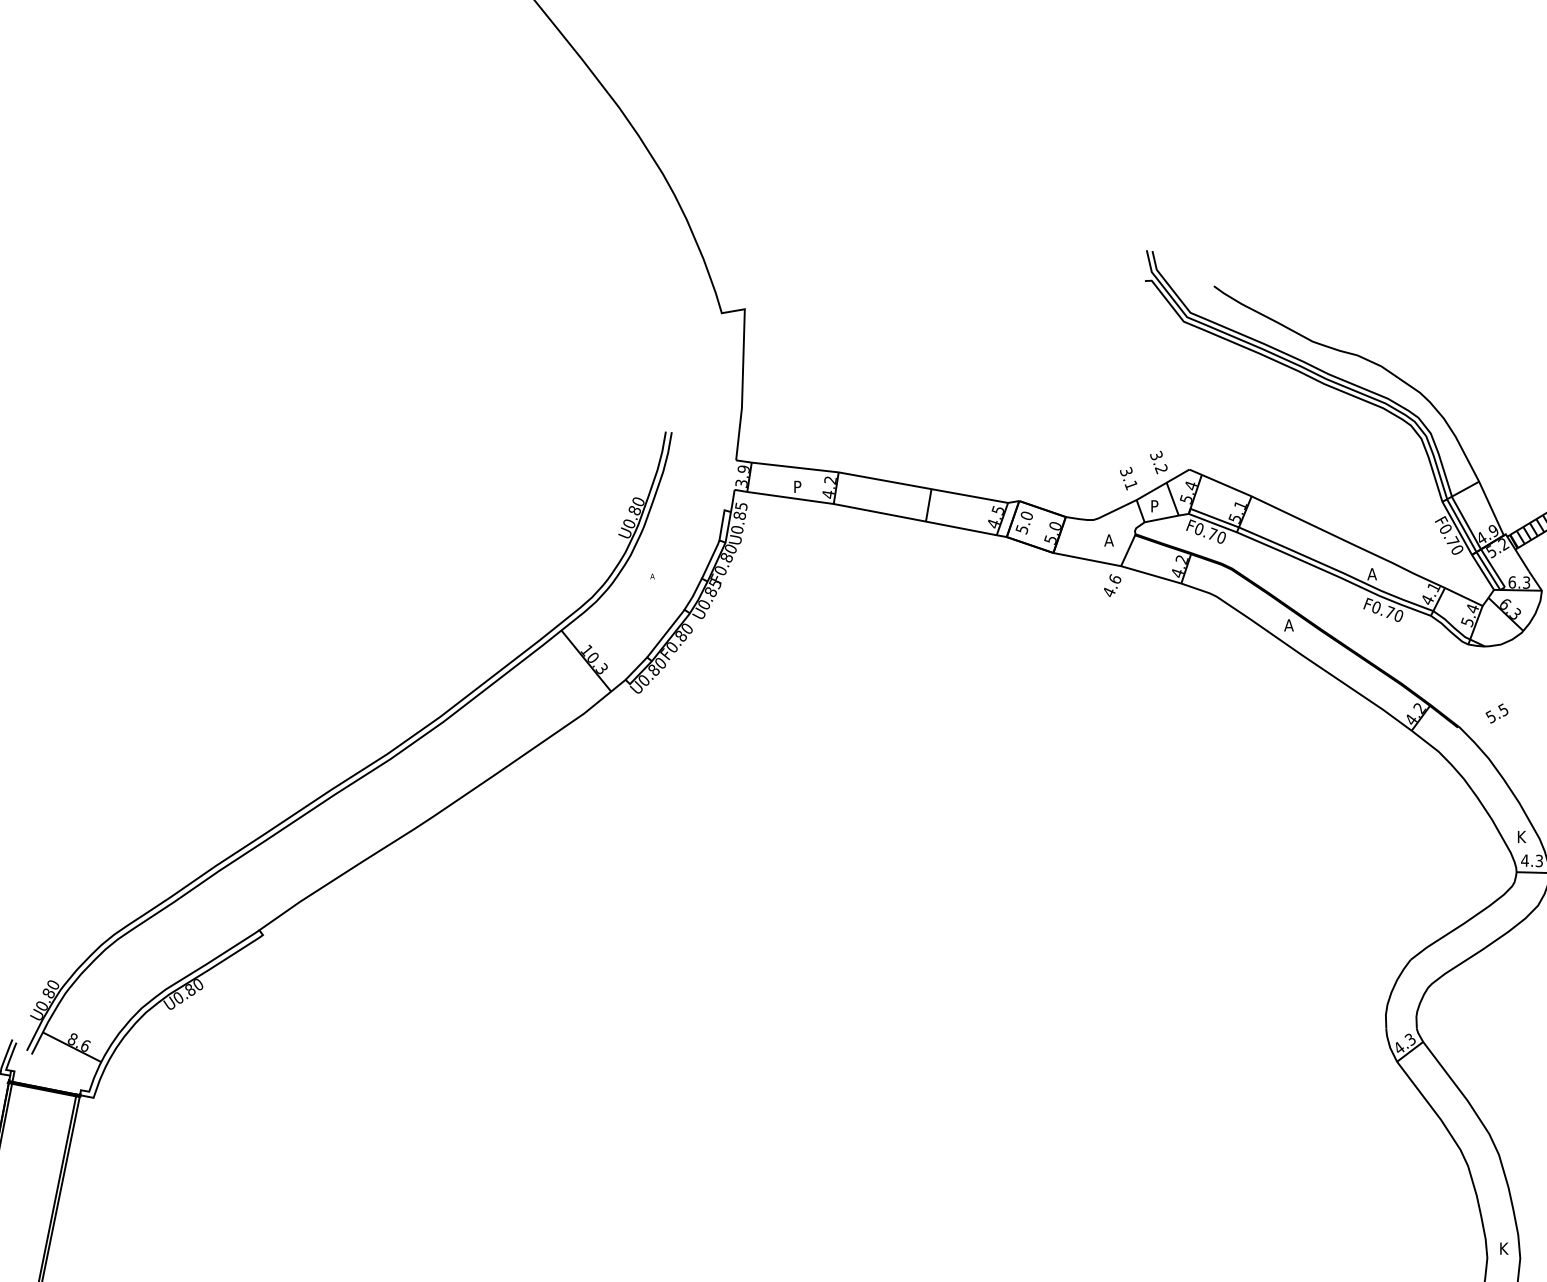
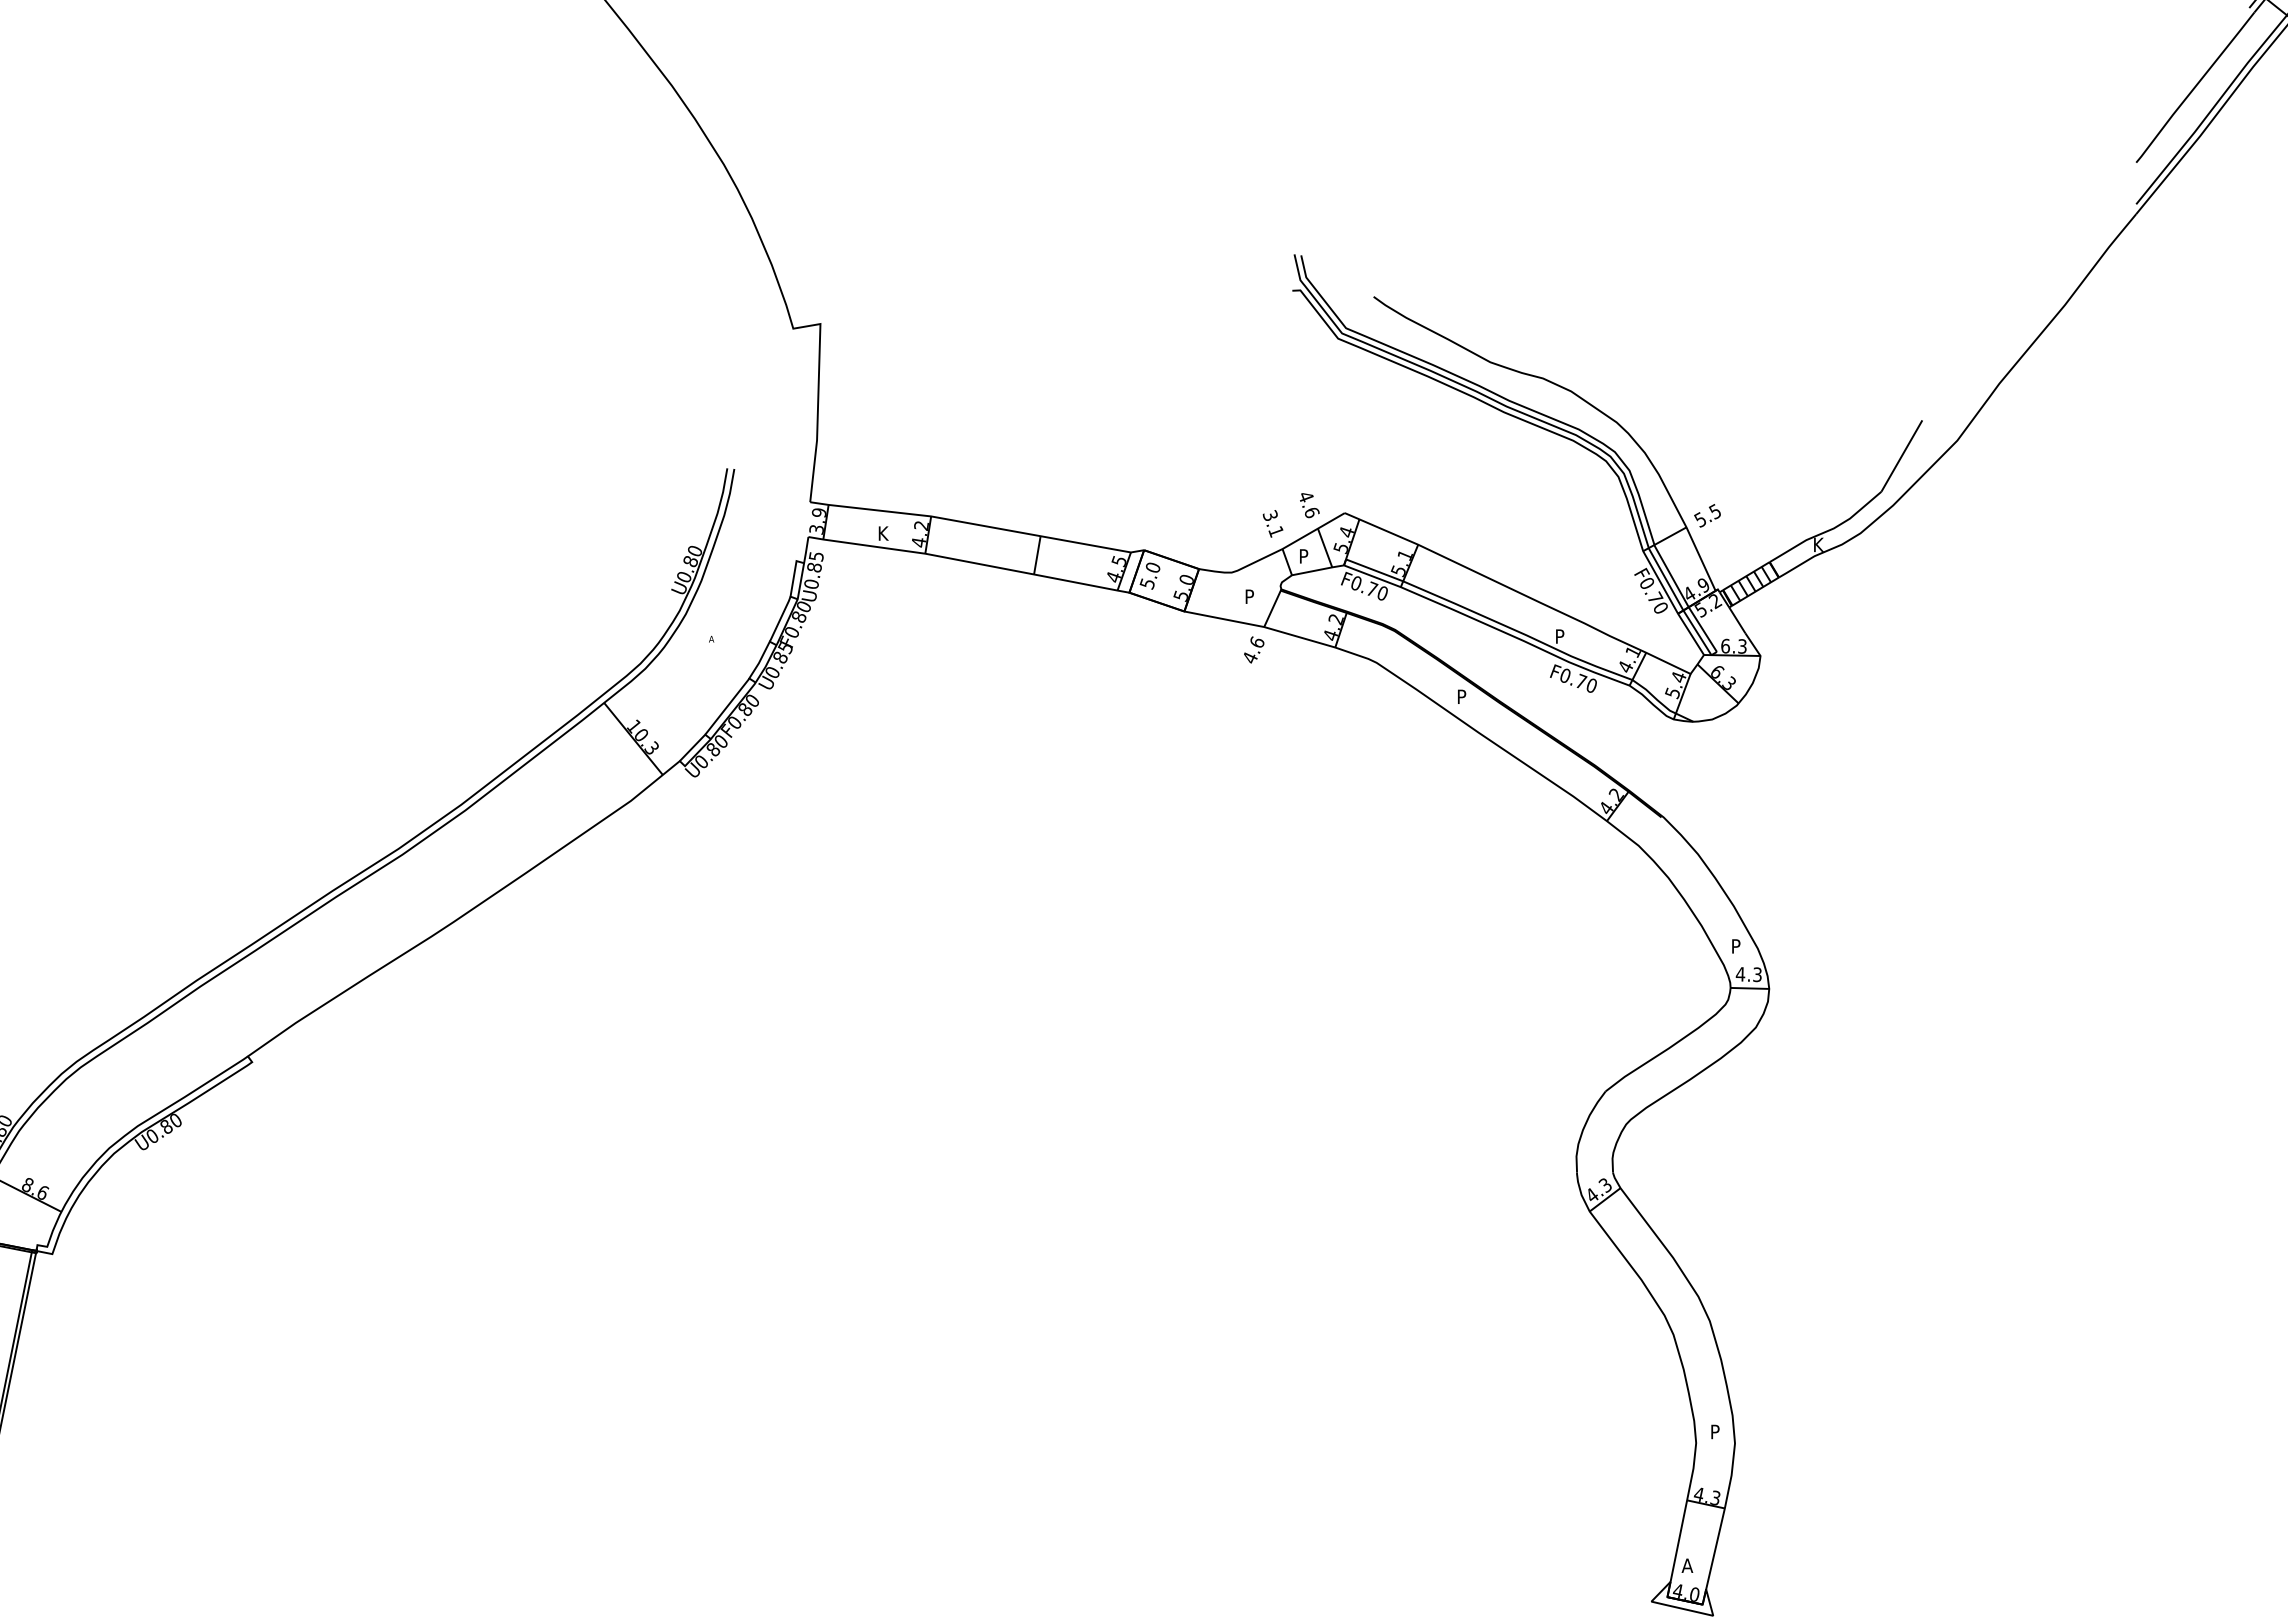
text: (1158, 462) -> (1308, 504), 3.2 -> 4.6
text: (799, 486) -> (884, 533), P -> K
text: (1108, 540) -> (1249, 596), A -> P
text: (1372, 574) -> (1560, 636), A -> P
text: (1288, 625) -> (1461, 696), A -> P
text: (1496, 713) -> (1707, 515), moved
text: (1523, 837) -> (1738, 946), K -> P
text: (1505, 1248) -> (1717, 1431), K -> P

